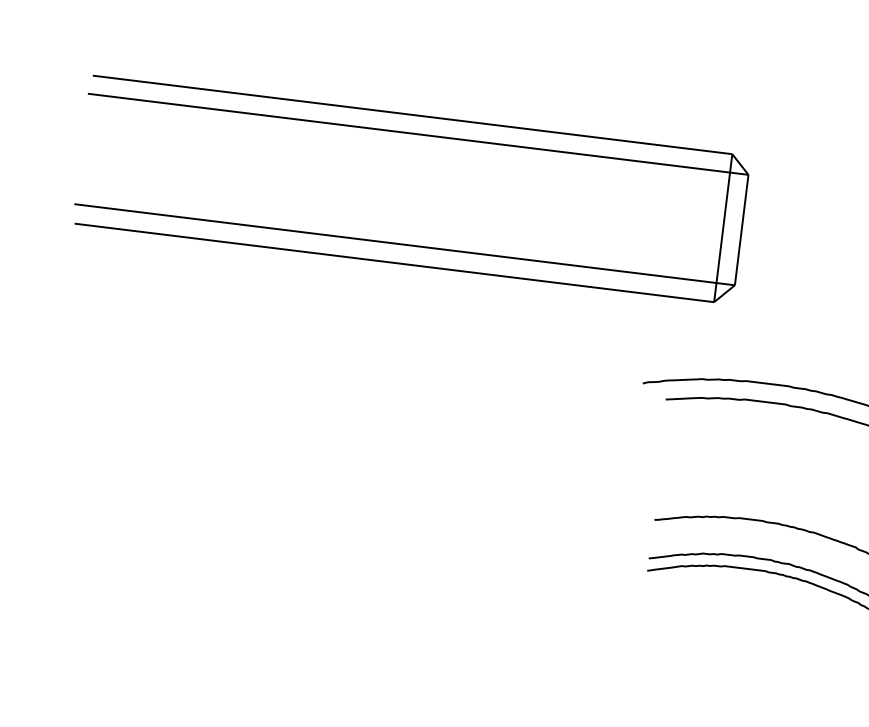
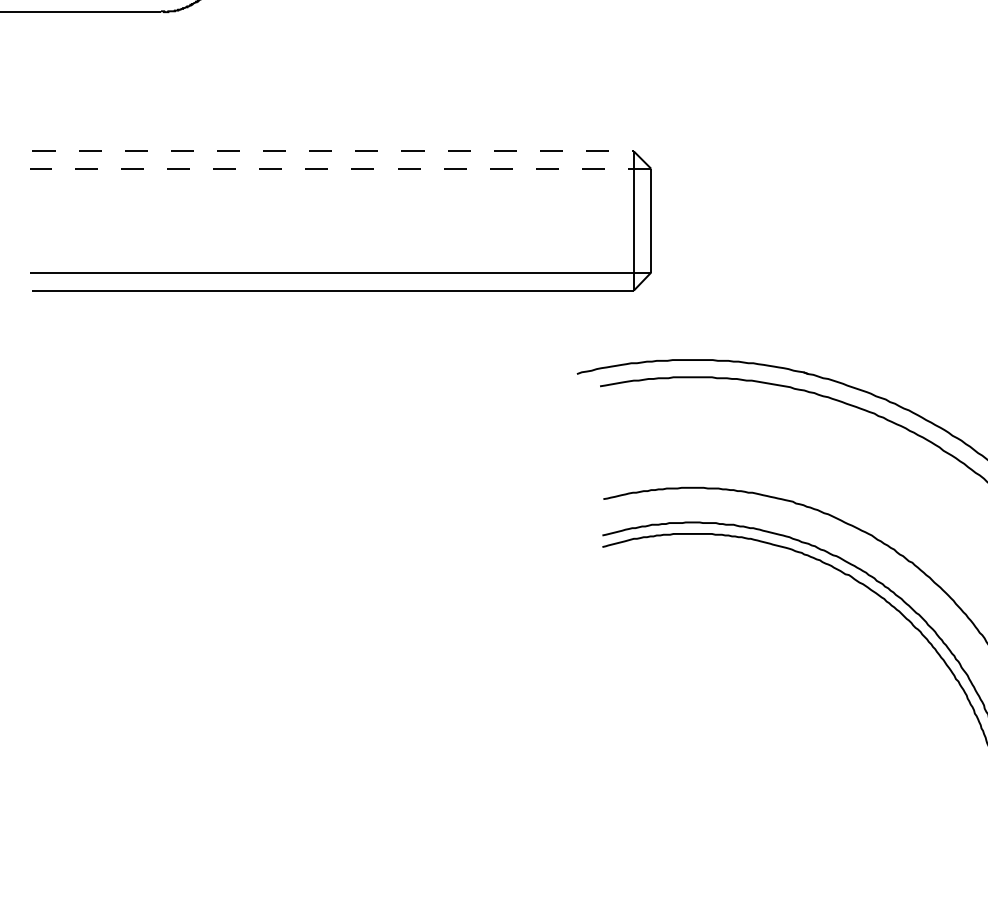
line: (412, 115) -> (333, 151), solid -> dashed
line: (418, 134) -> (340, 168), solid -> dashed

